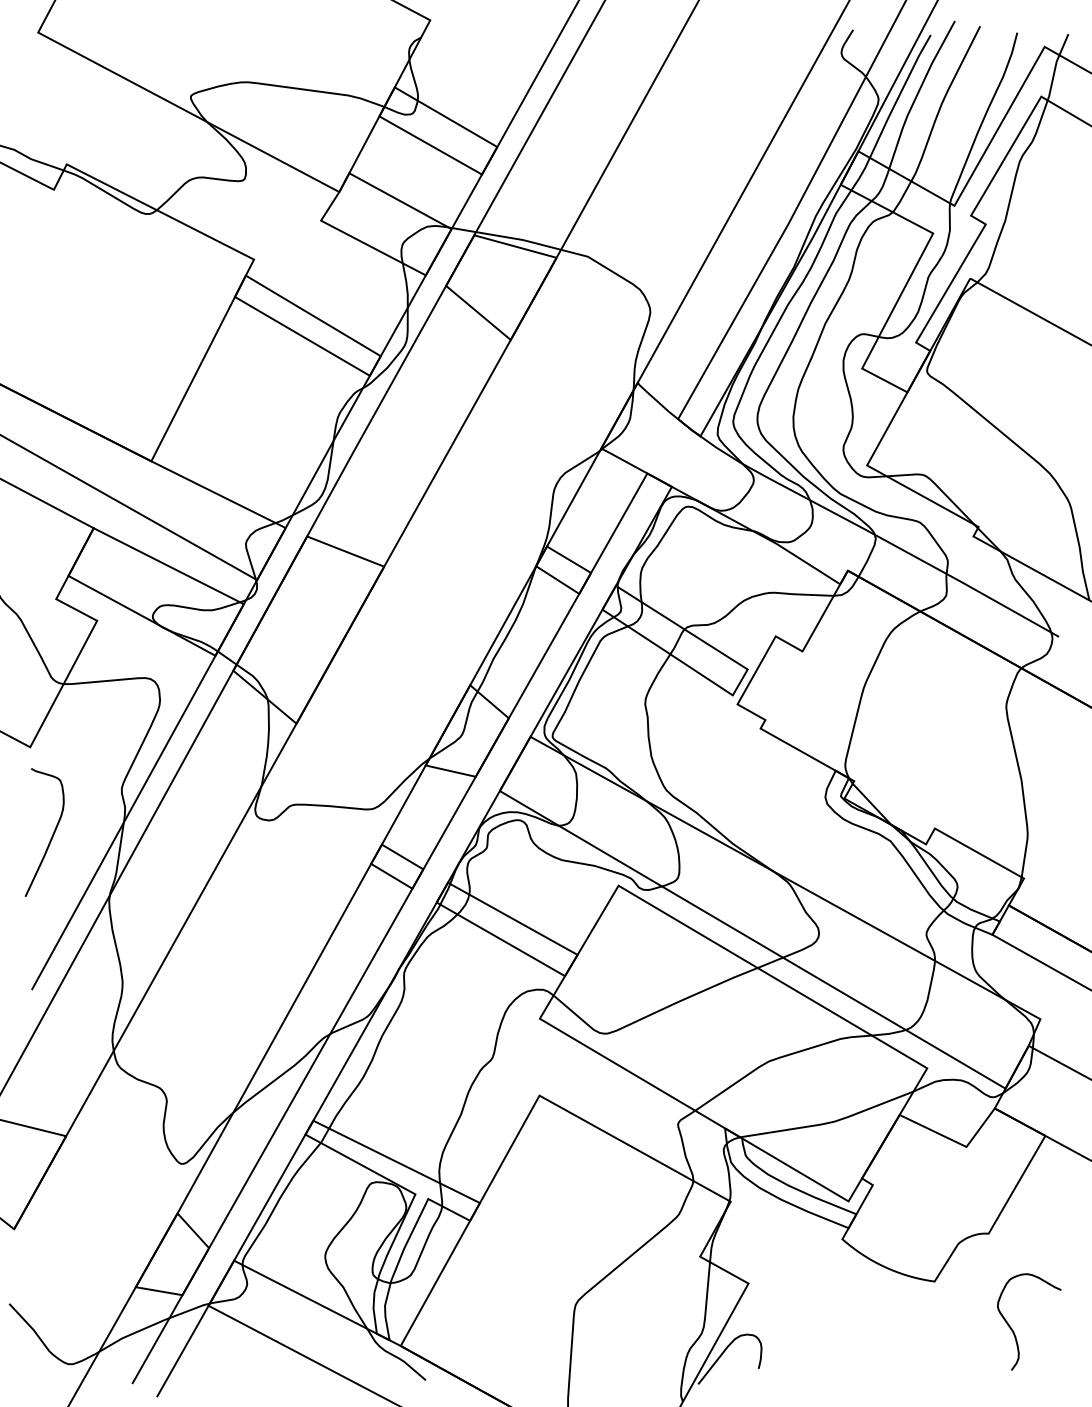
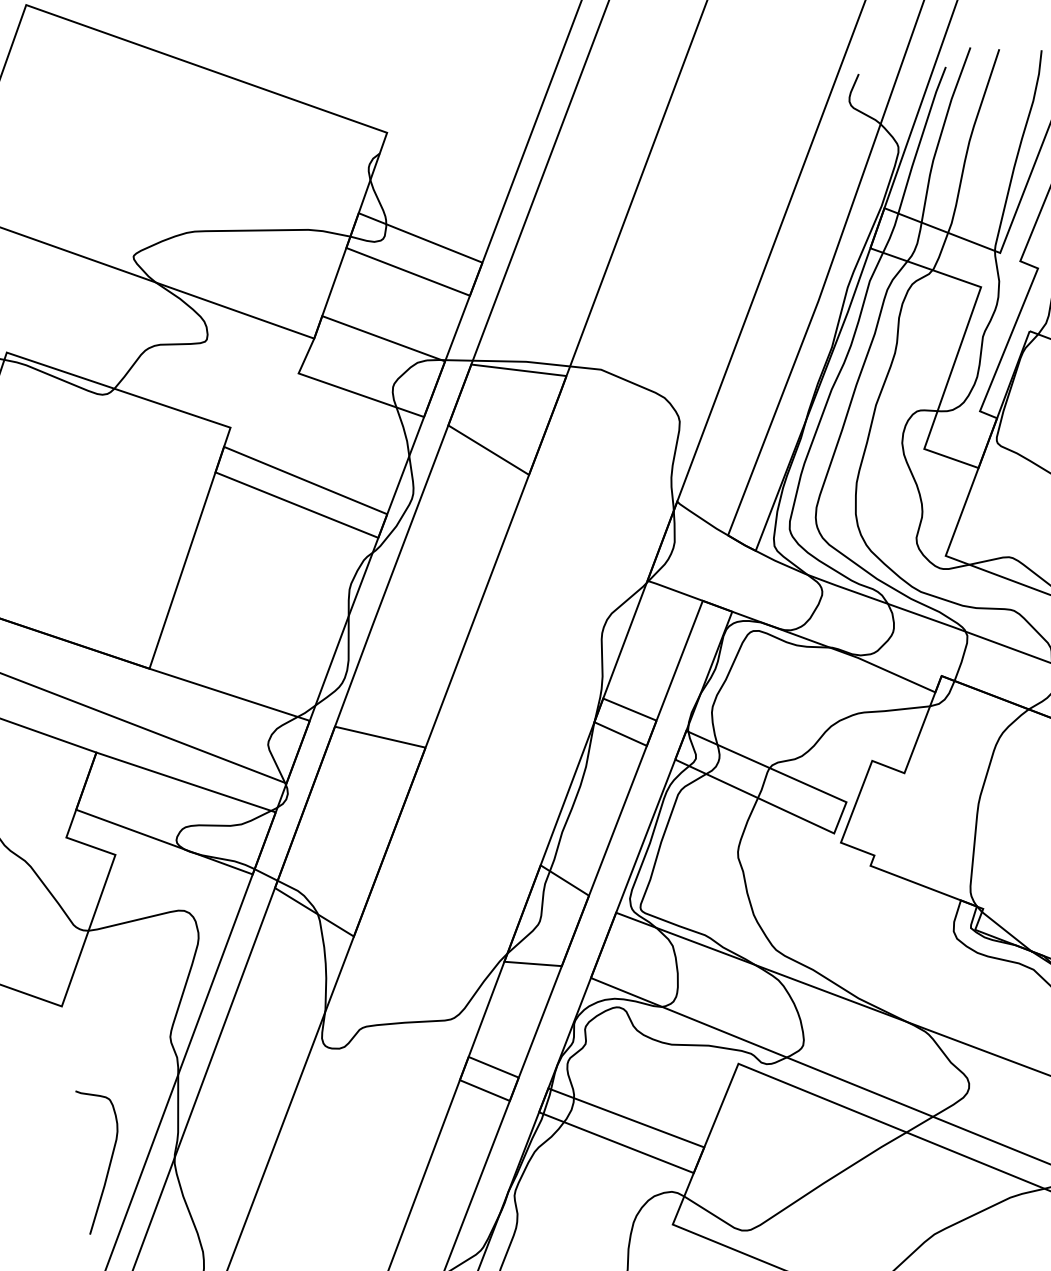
curve: (52, 833) -> (109, 1159), moved

